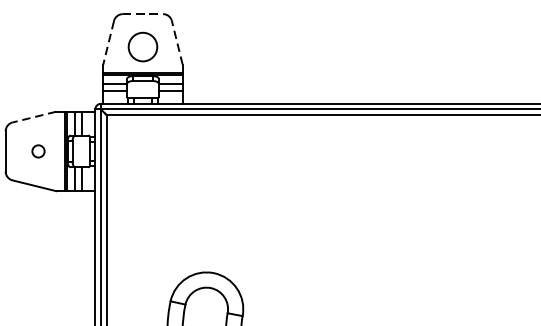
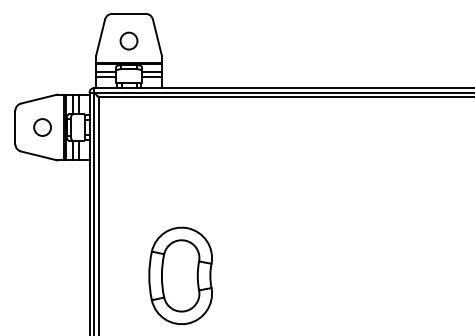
line: (143, 13) -> (129, 13), dashed -> solid
line: (108, 42) -> (100, 37), dashed -> solid
line: (177, 42) -> (157, 37), dashed -> solid
circle: (142, 46) -> (128, 40), size x0.71
line: (34, 117) -> (39, 99), dashed -> solid
circle: (38, 151) -> (42, 127), size x1.67

